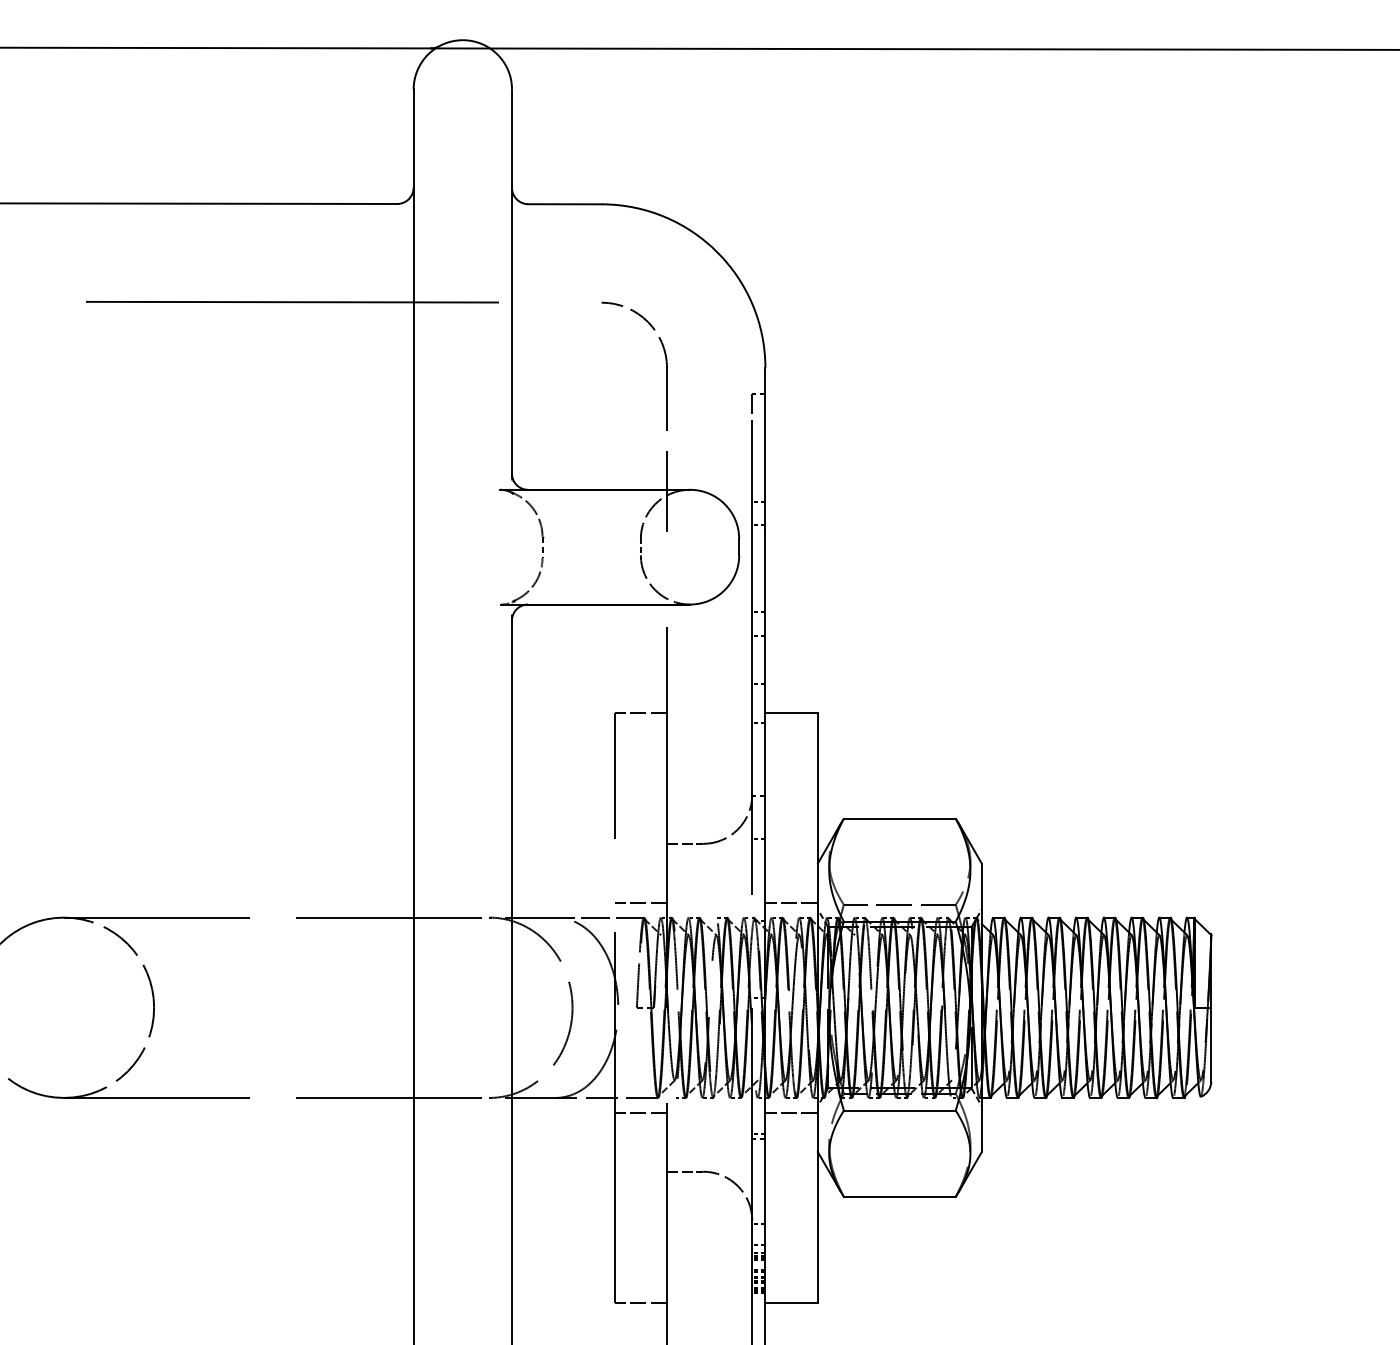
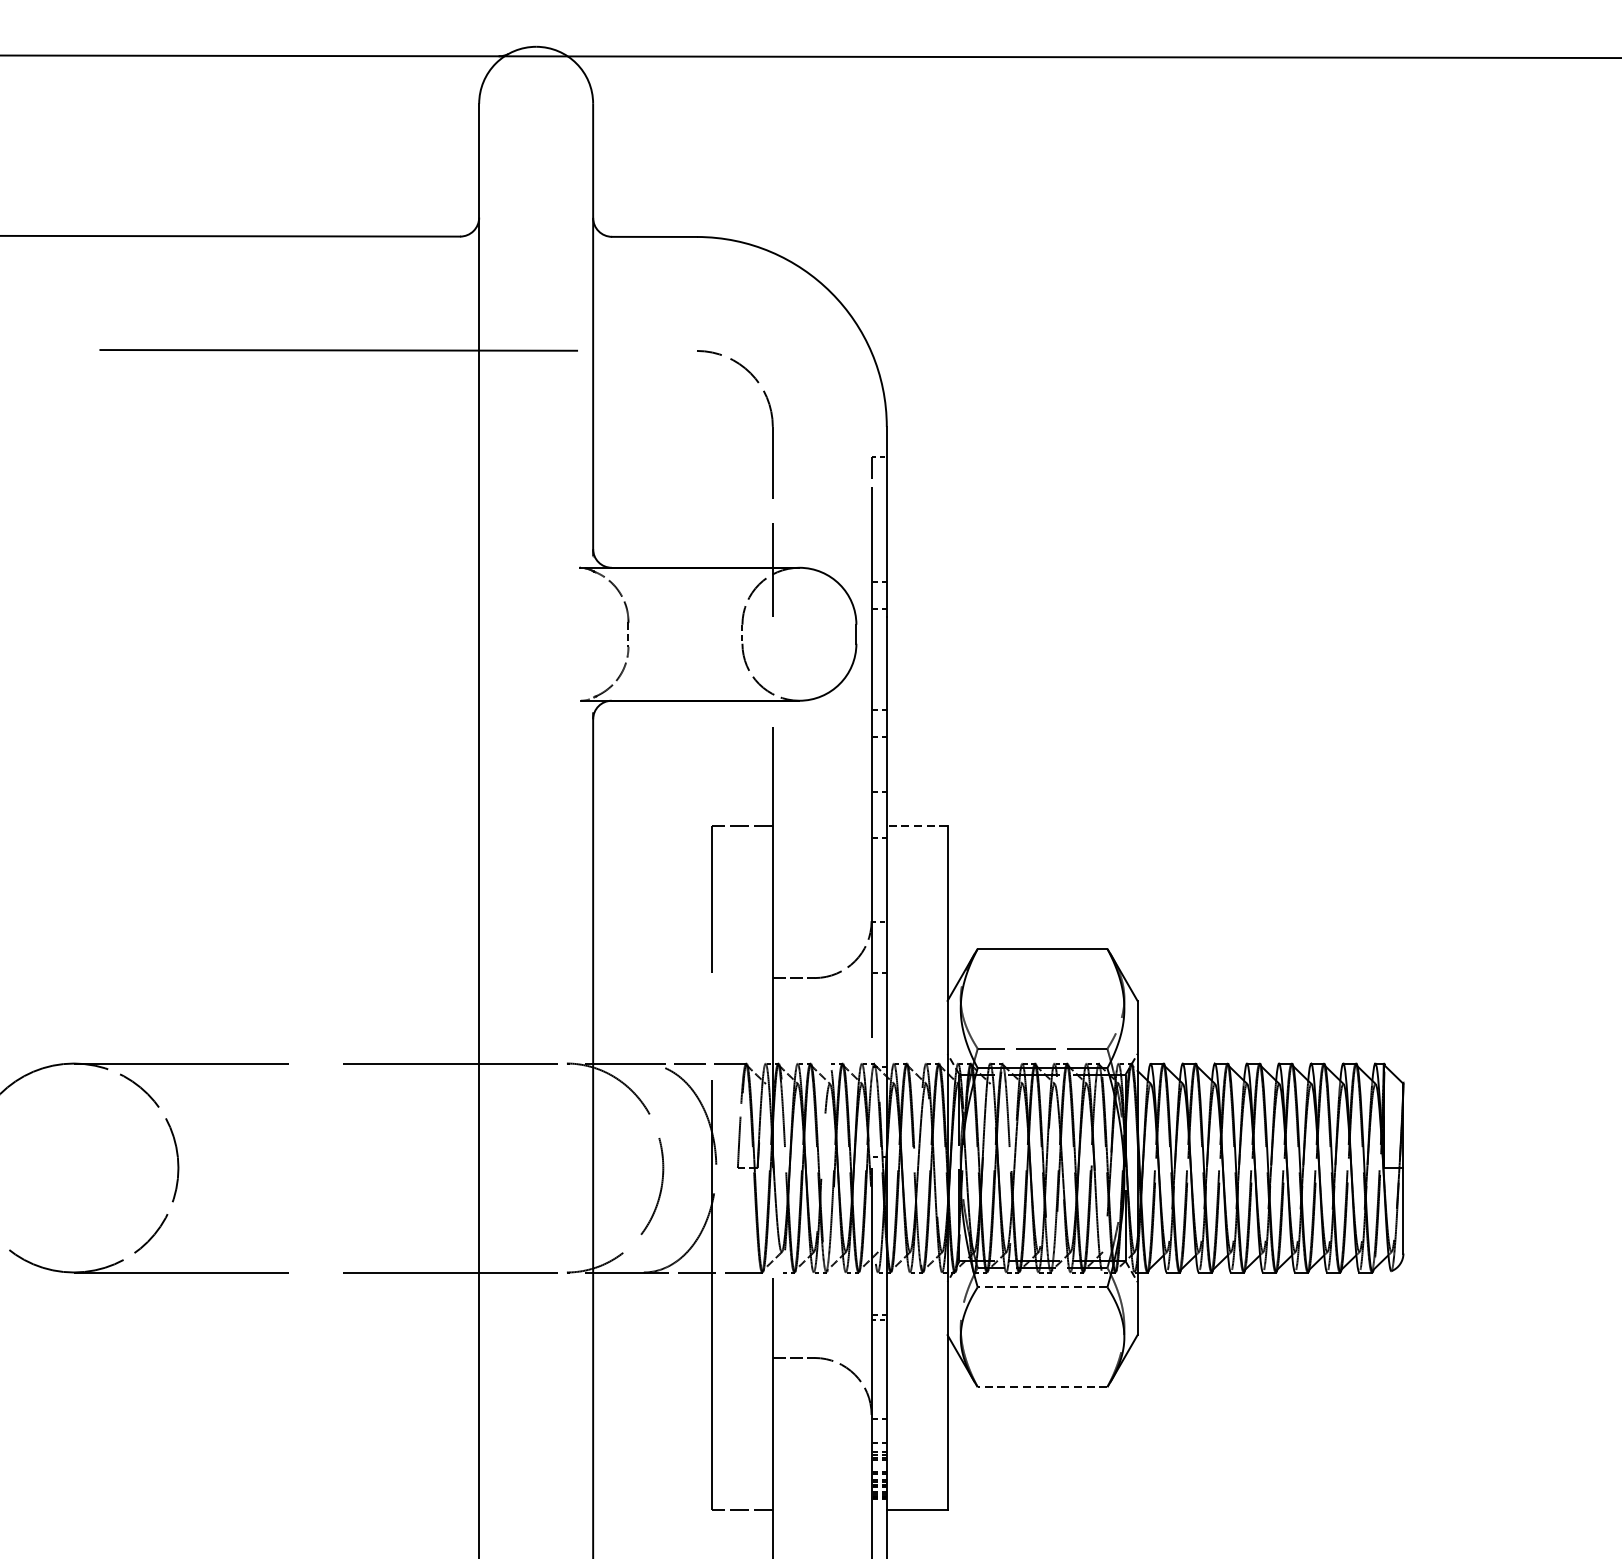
line: (791, 712) -> (917, 825), solid -> dashed
line: (640, 902) -> (742, 1046), removed
line: (791, 902) -> (917, 1046), removed
line: (899, 1110) -> (1042, 1287), solid -> dashed
line: (640, 1112) -> (742, 1289), removed
line: (791, 1112) -> (917, 1289), removed
line: (899, 1196) -> (1042, 1386), solid -> dashed

